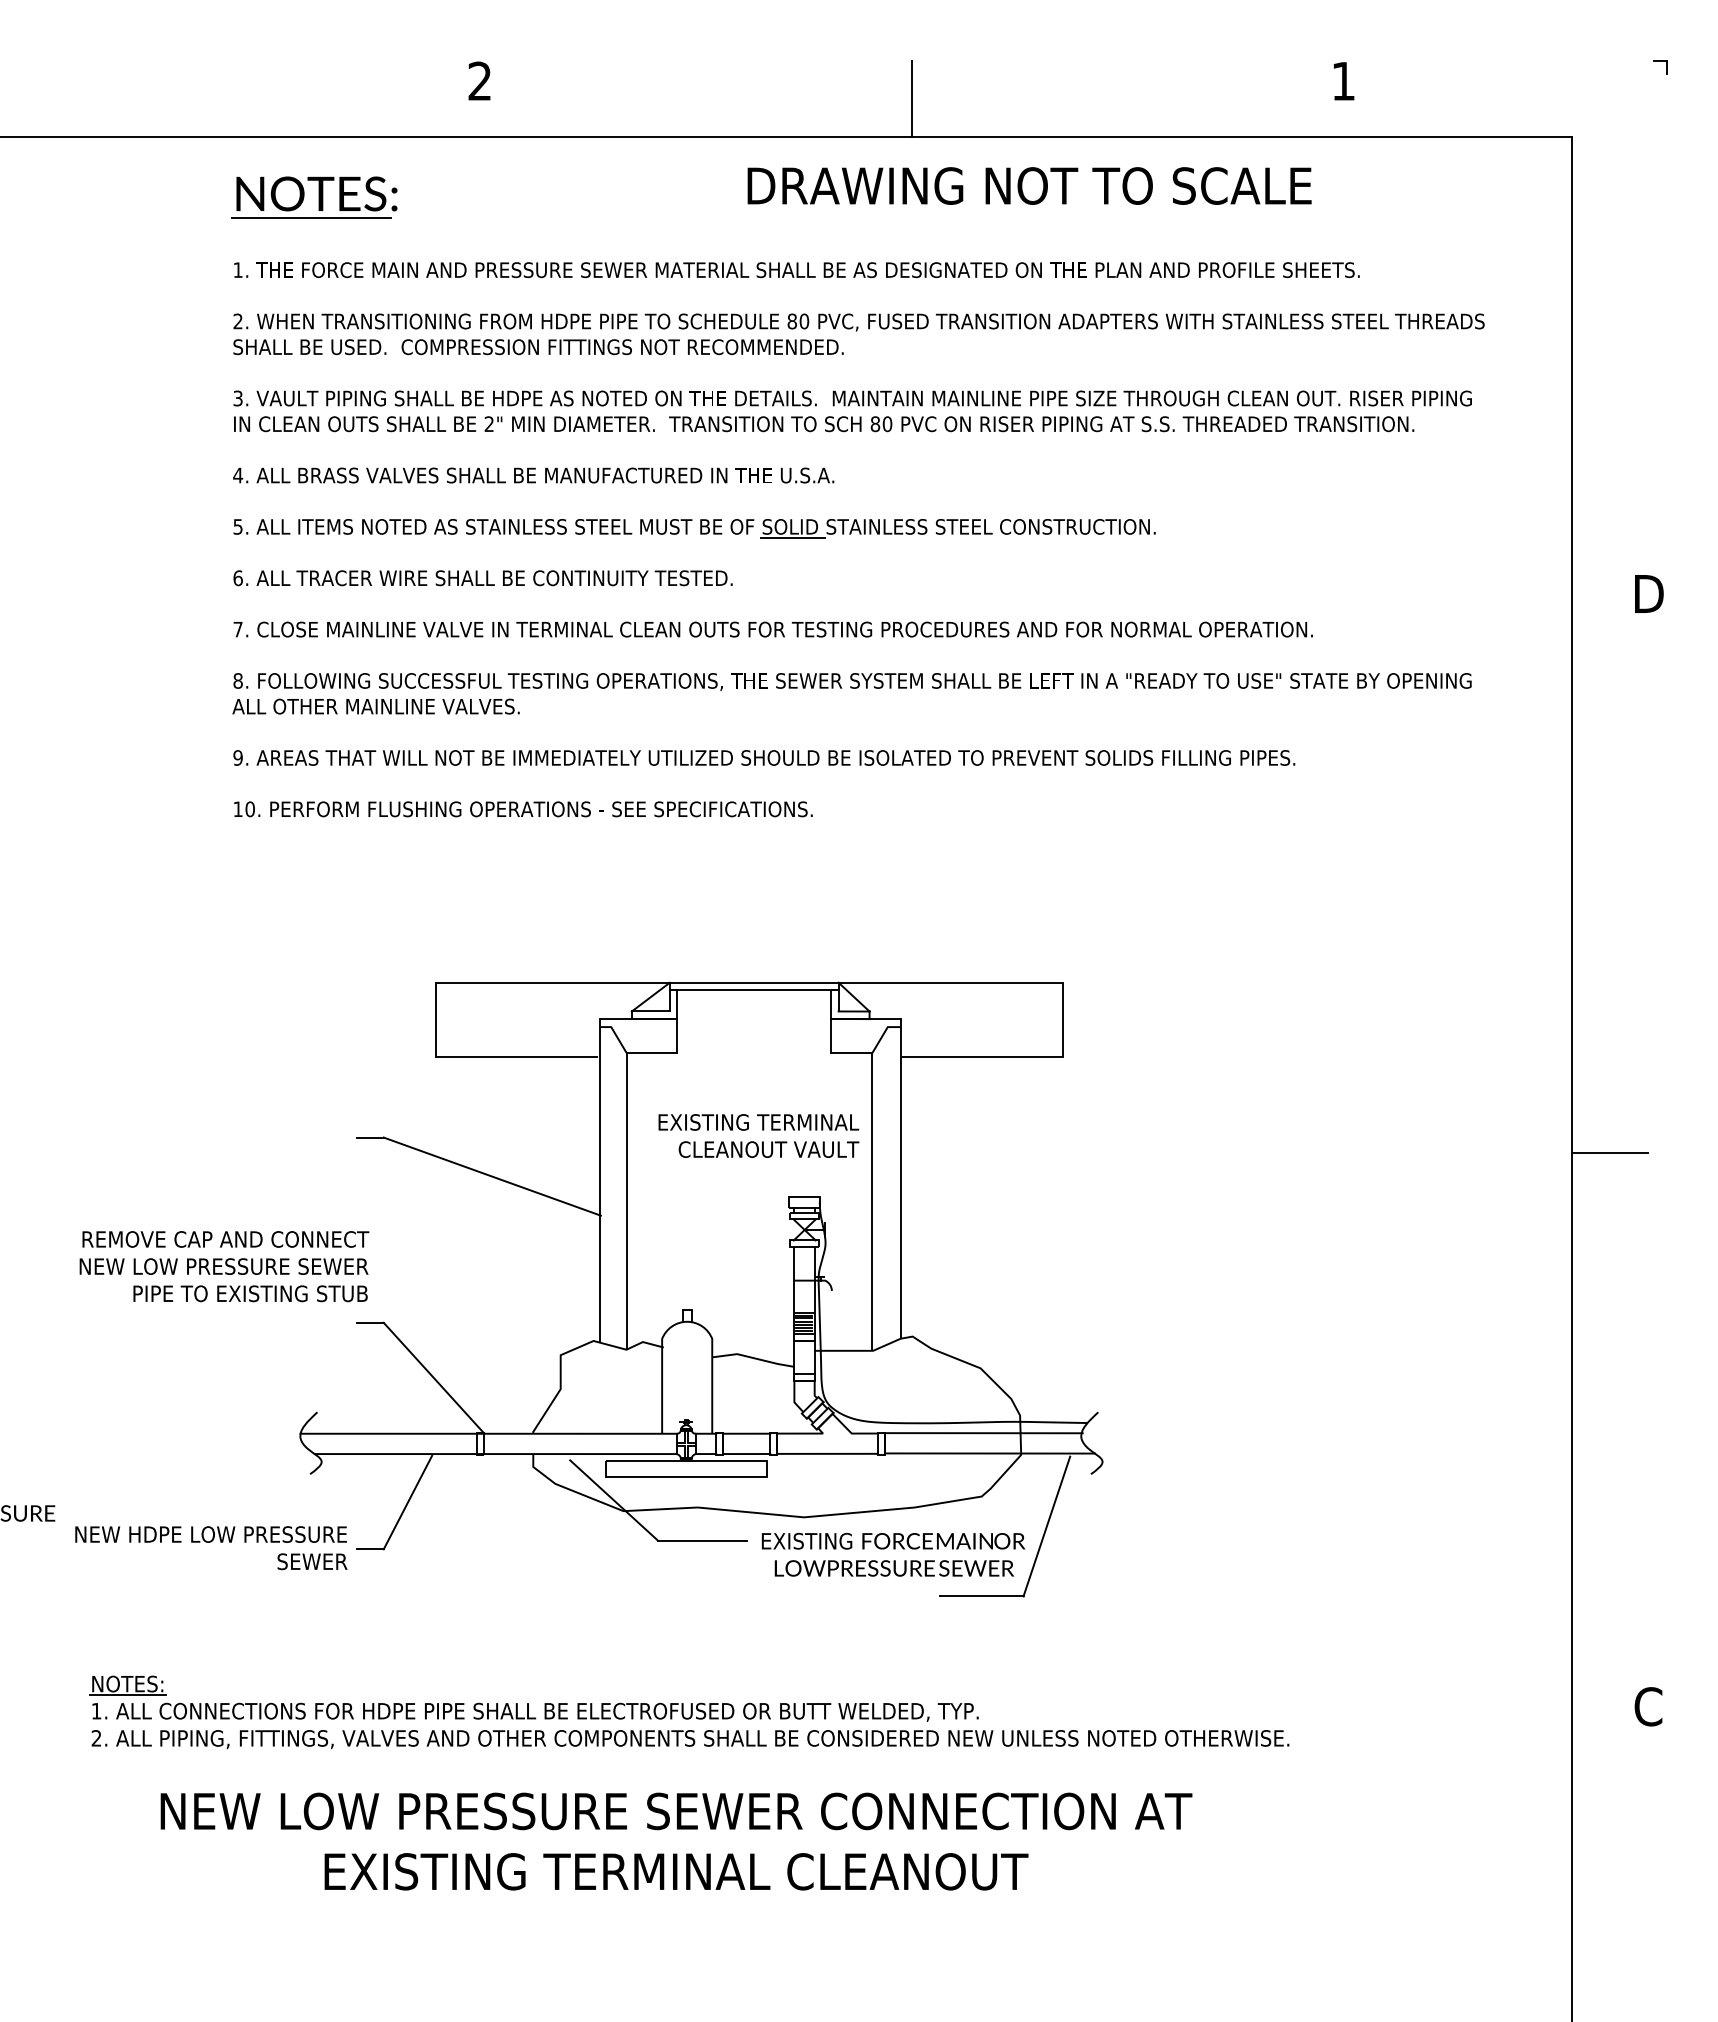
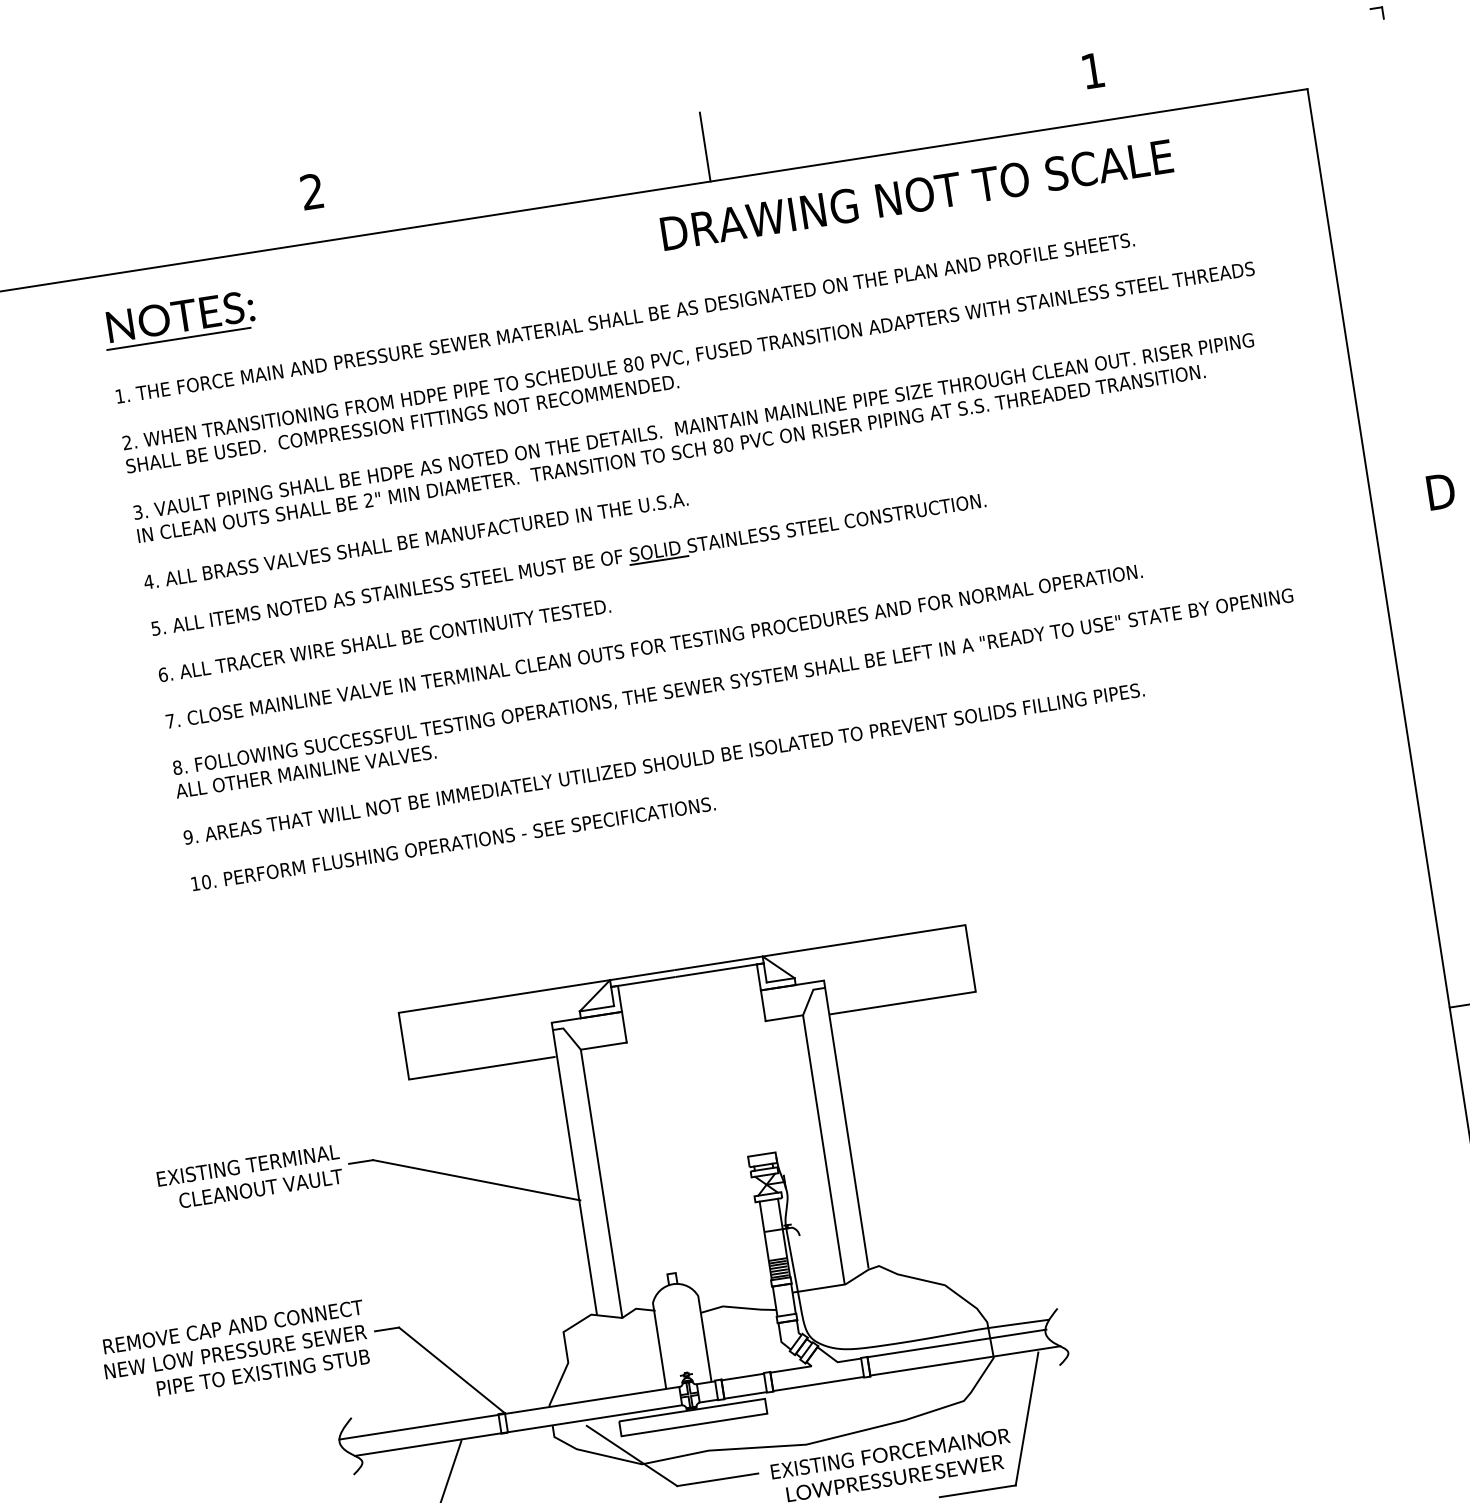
text: (1029, 185) -> (916, 194), moved
text: (758, 1135) -> (249, 1177), moved
text: (224, 1266) -> (235, 1351), moved

